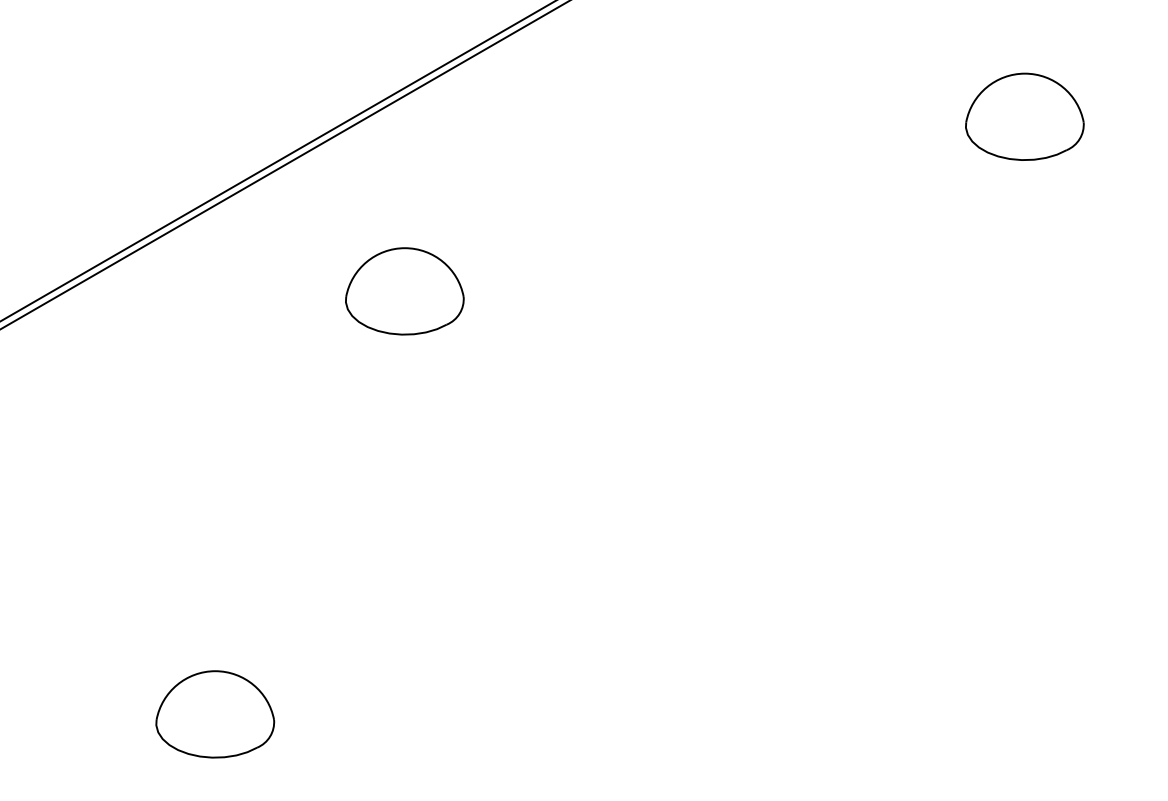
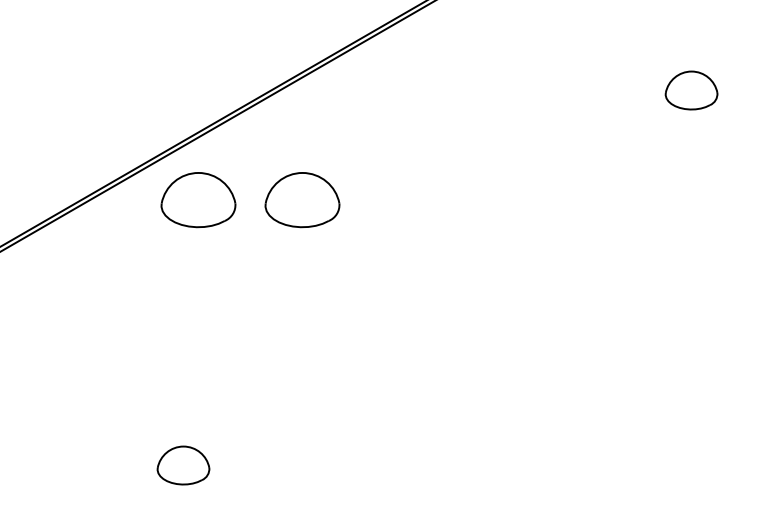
part: (1024, 116) -> (691, 90), size x0.7
part: (239, 292) -> (198, 200), added
part: (215, 714) -> (183, 465), size x0.7

